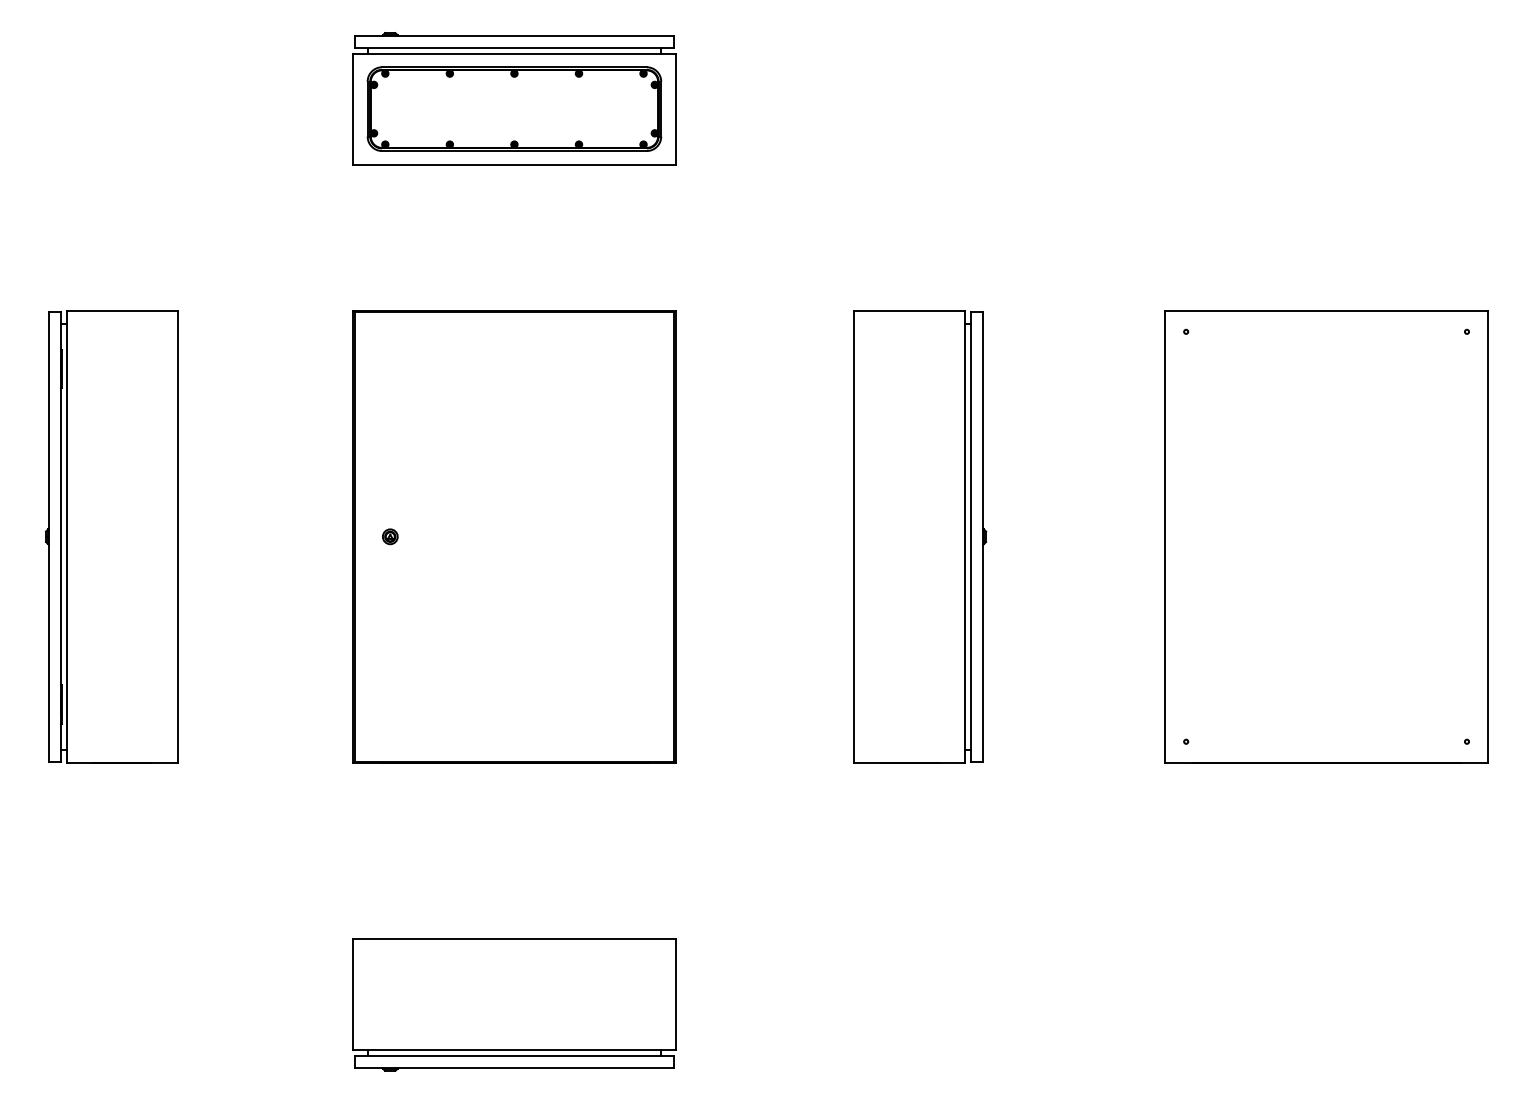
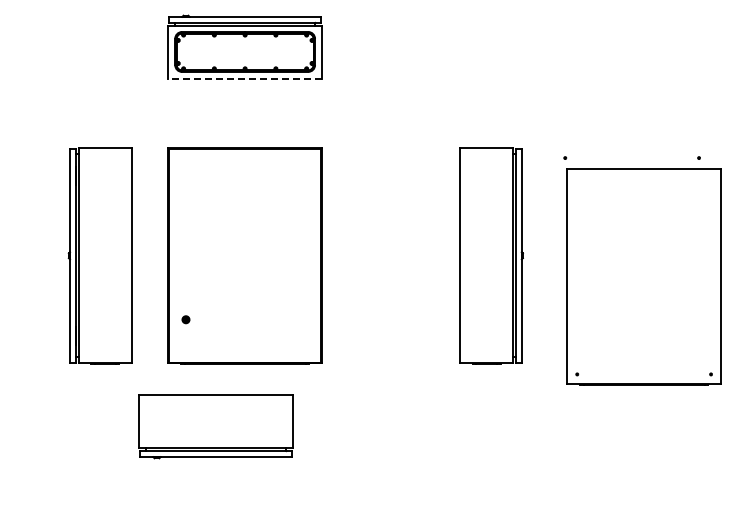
line: (515, 164) -> (245, 78), solid -> dashed
part: (110, 536) -> (99, 255), moved
part: (389, 536) -> (185, 319), moved
part: (920, 536) -> (491, 255), moved
part: (1325, 536) -> (643, 276), moved
part: (513, 1004) -> (215, 426), moved

